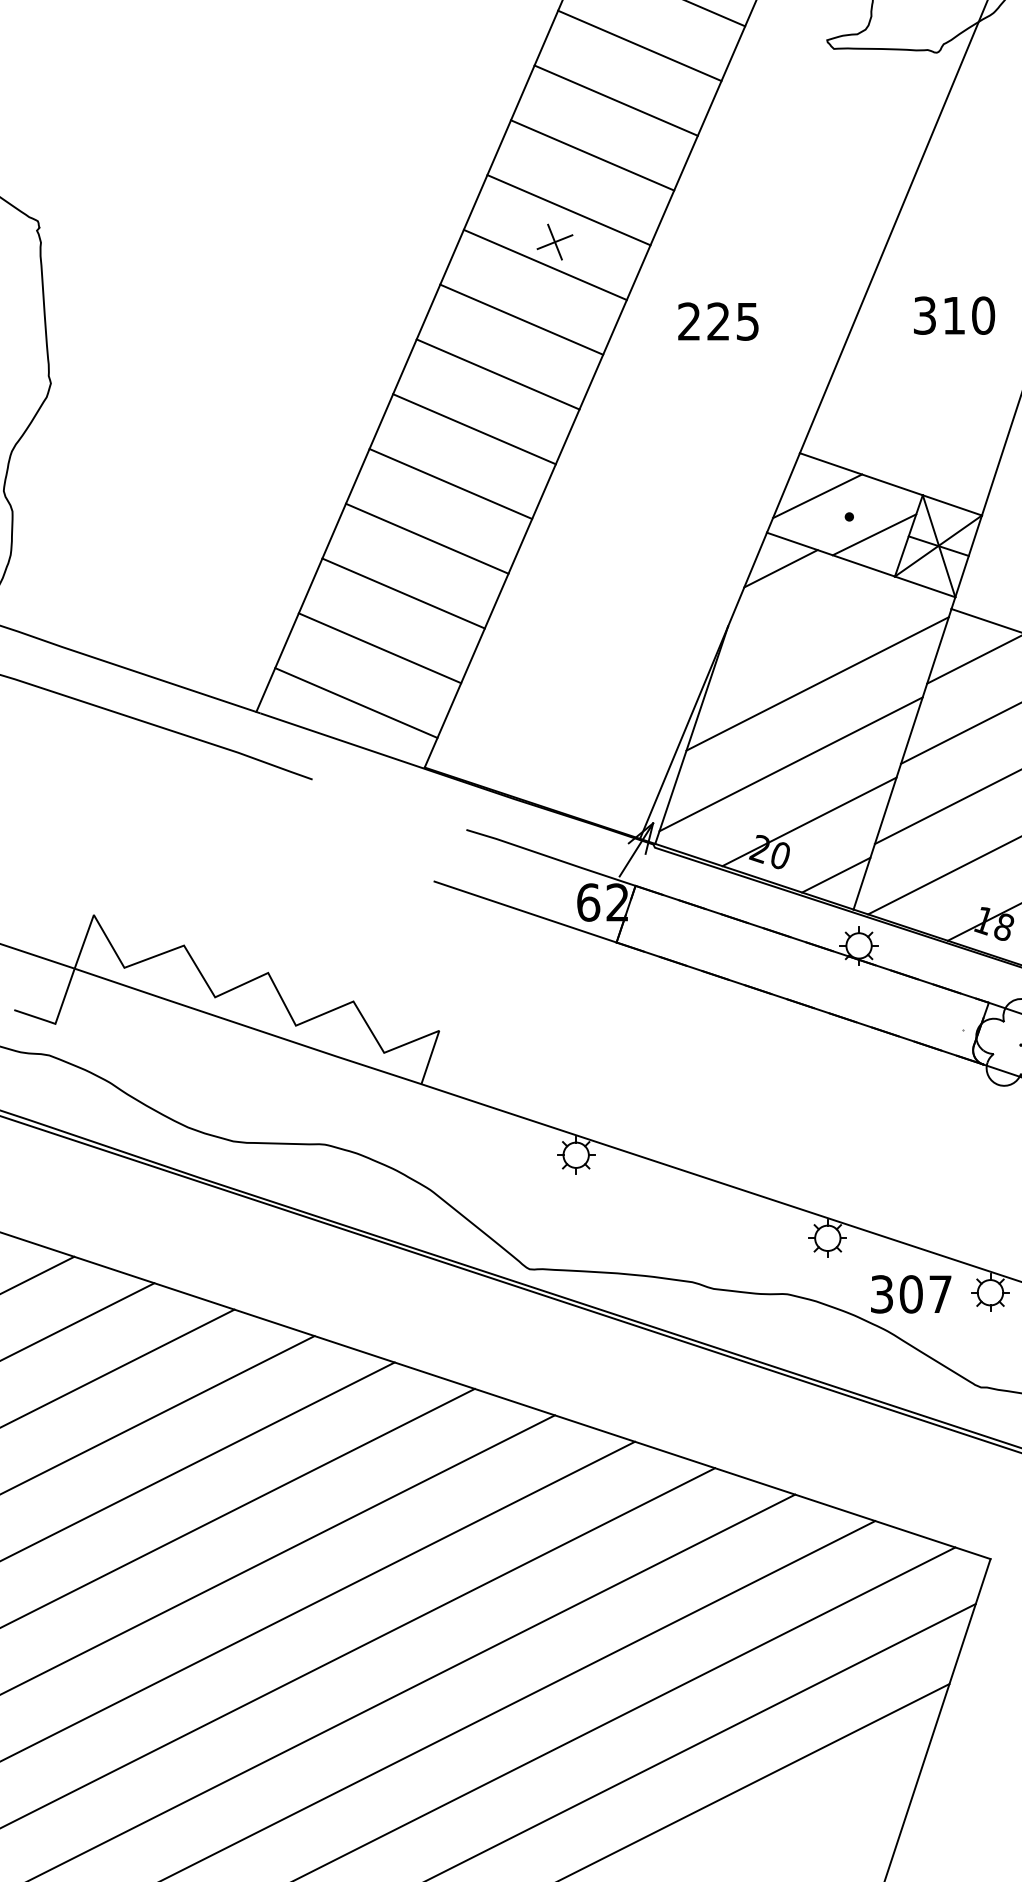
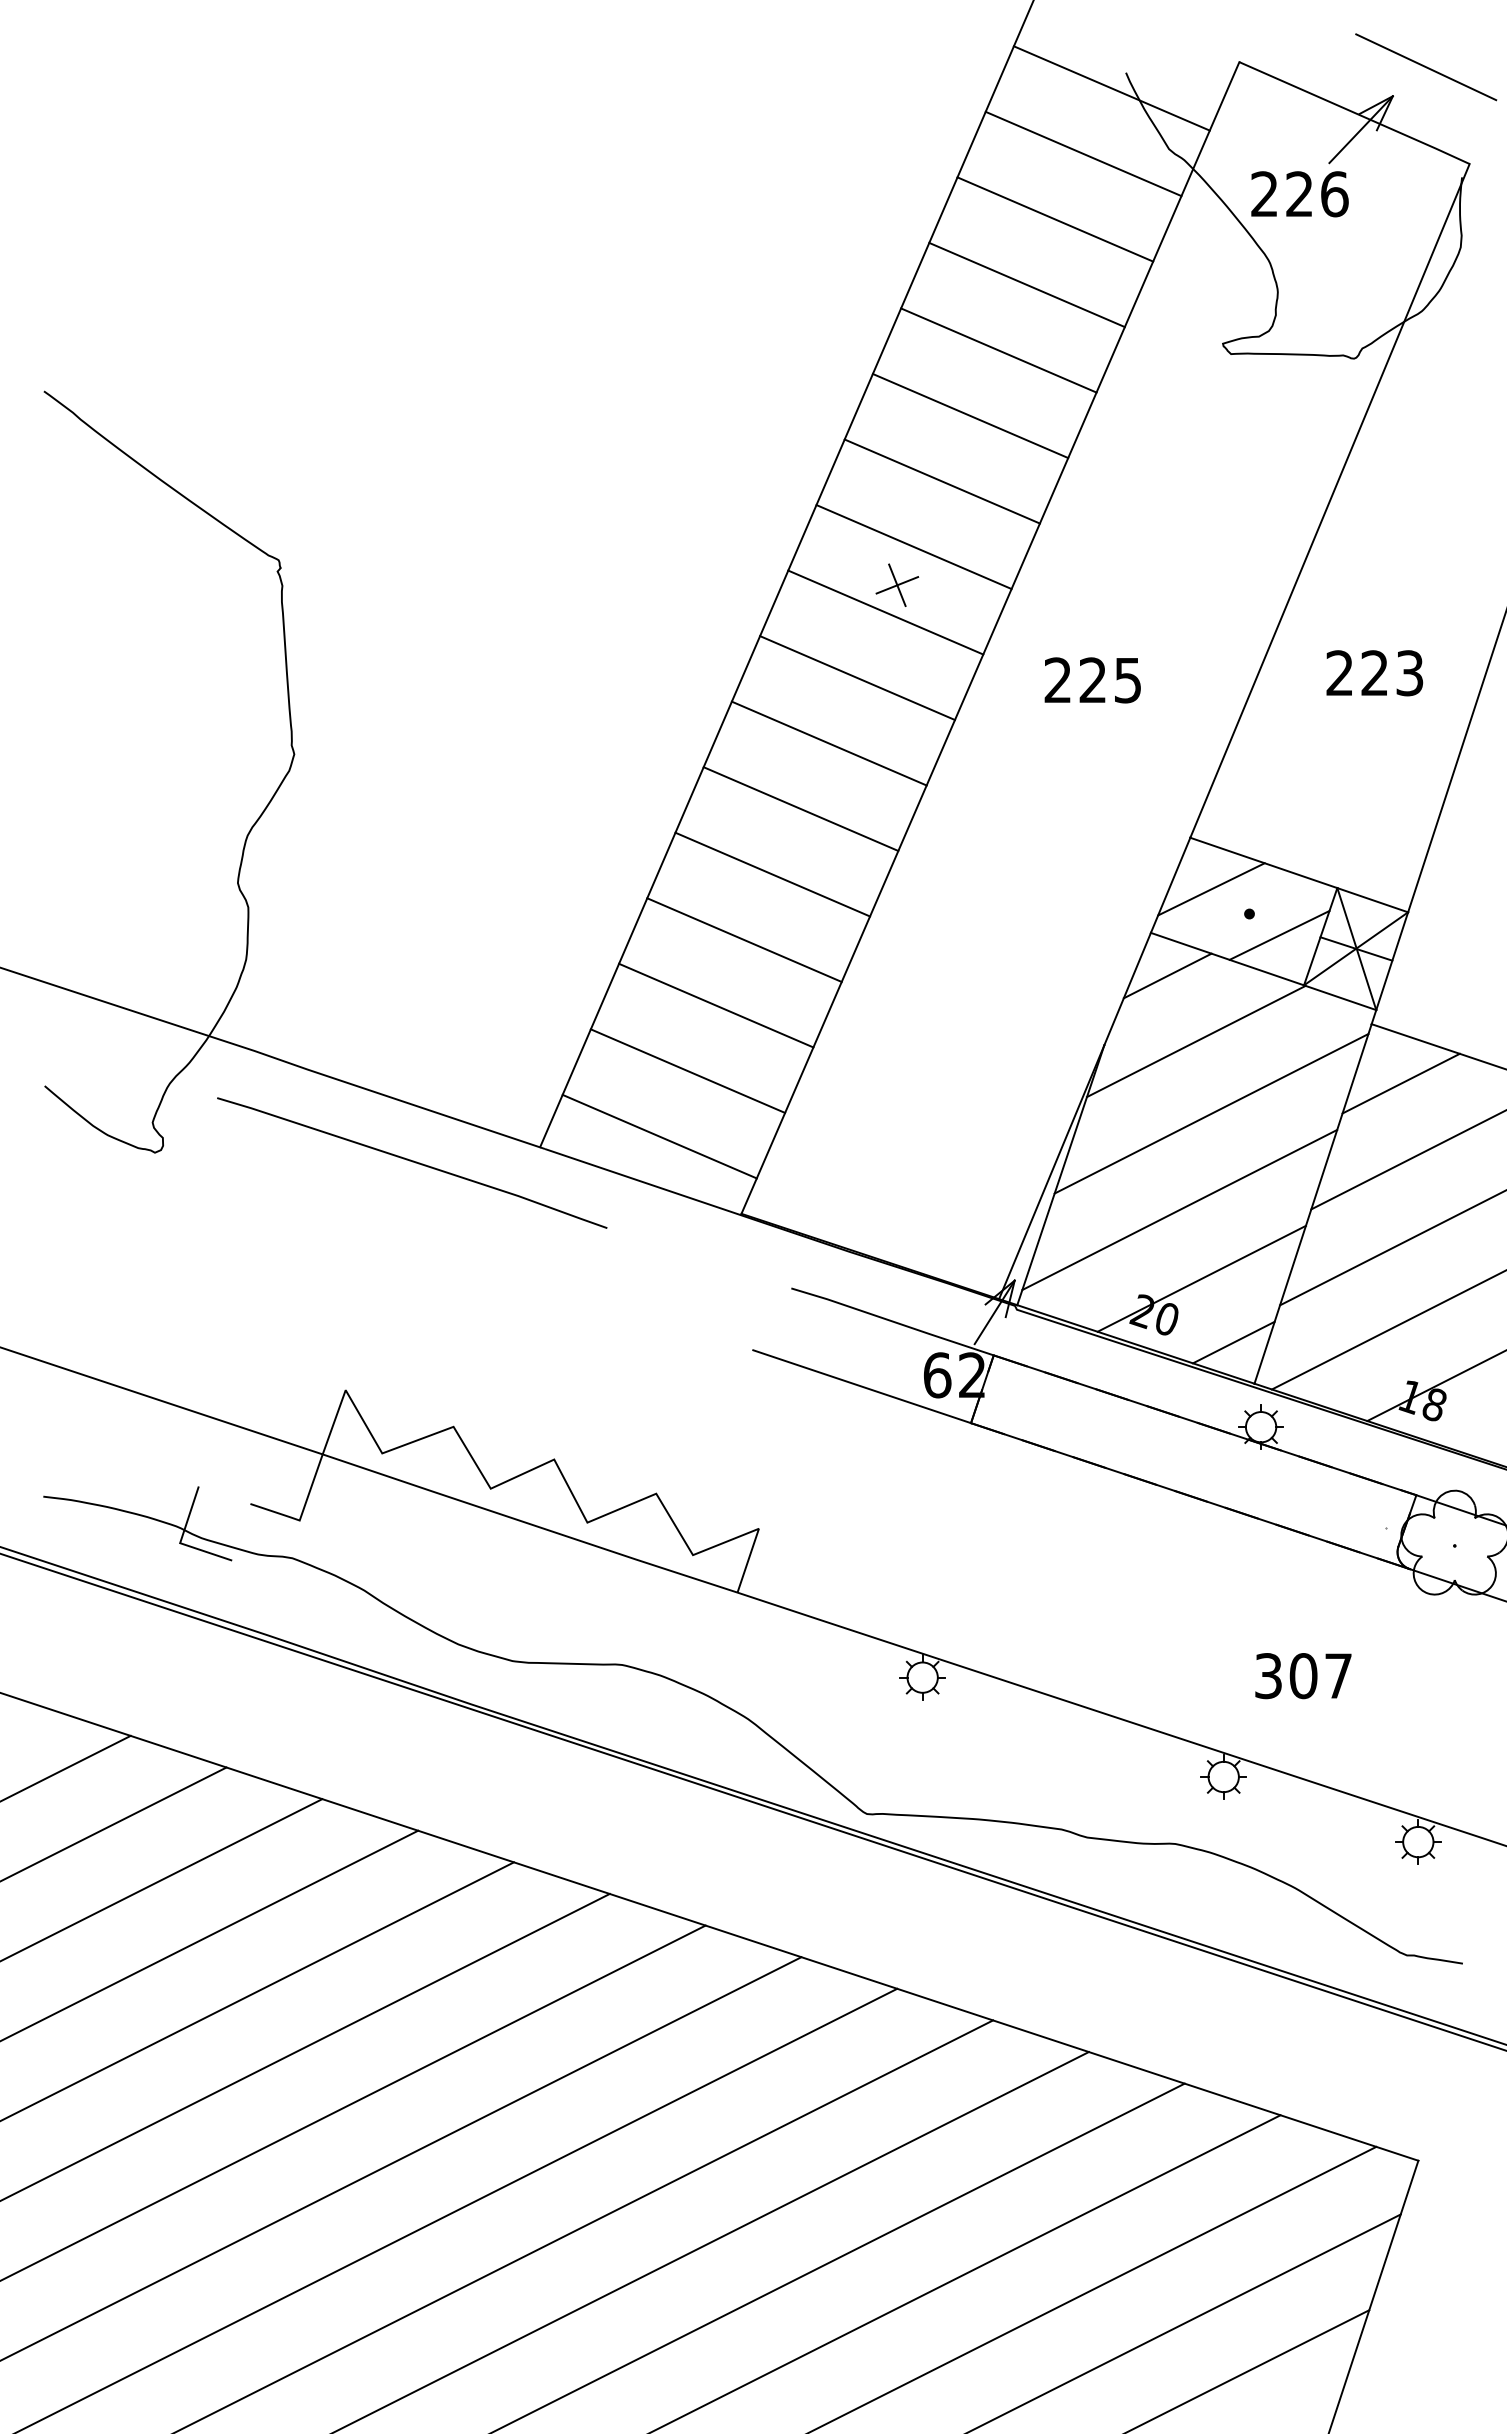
text: (953, 315) -> (1374, 673), 310 -> 223
line: (804, 623) -> (1195, 1041), added
text: (911, 1294) -> (1303, 1676), moved

